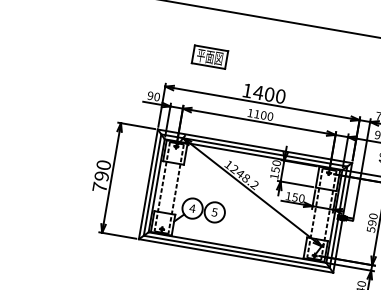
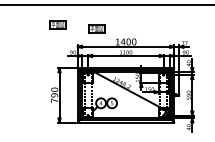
part: (132, 34) -> (57, 24), added

